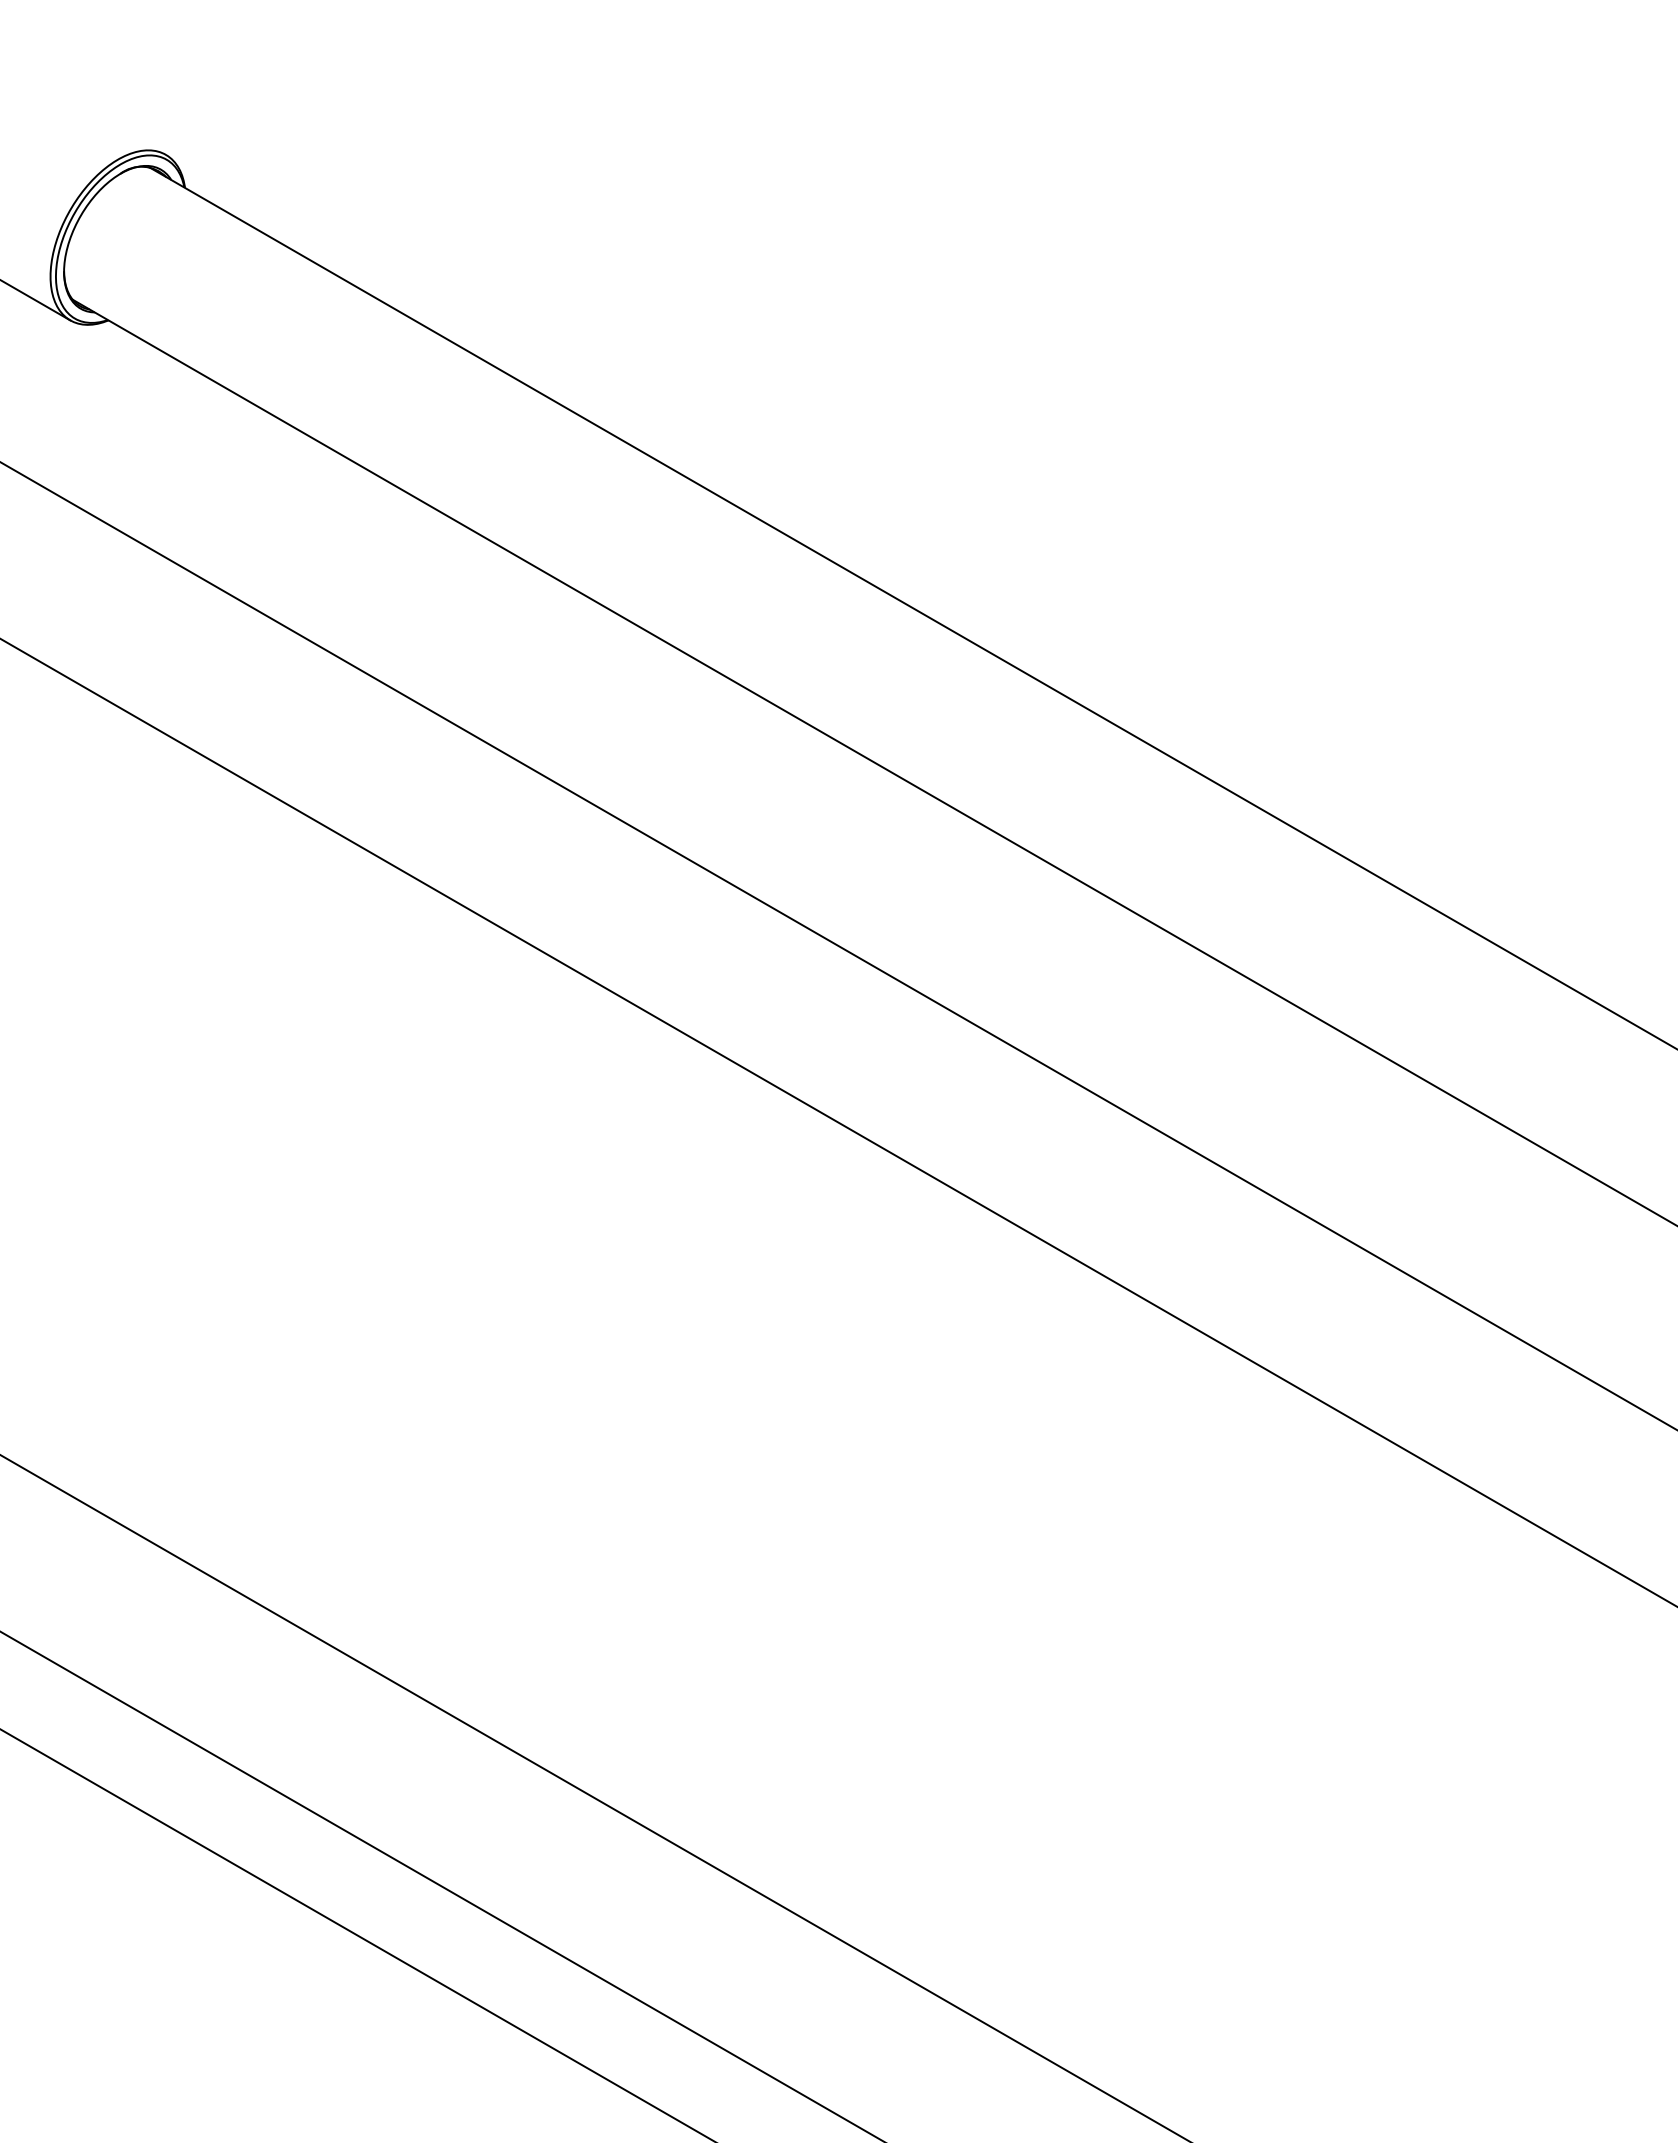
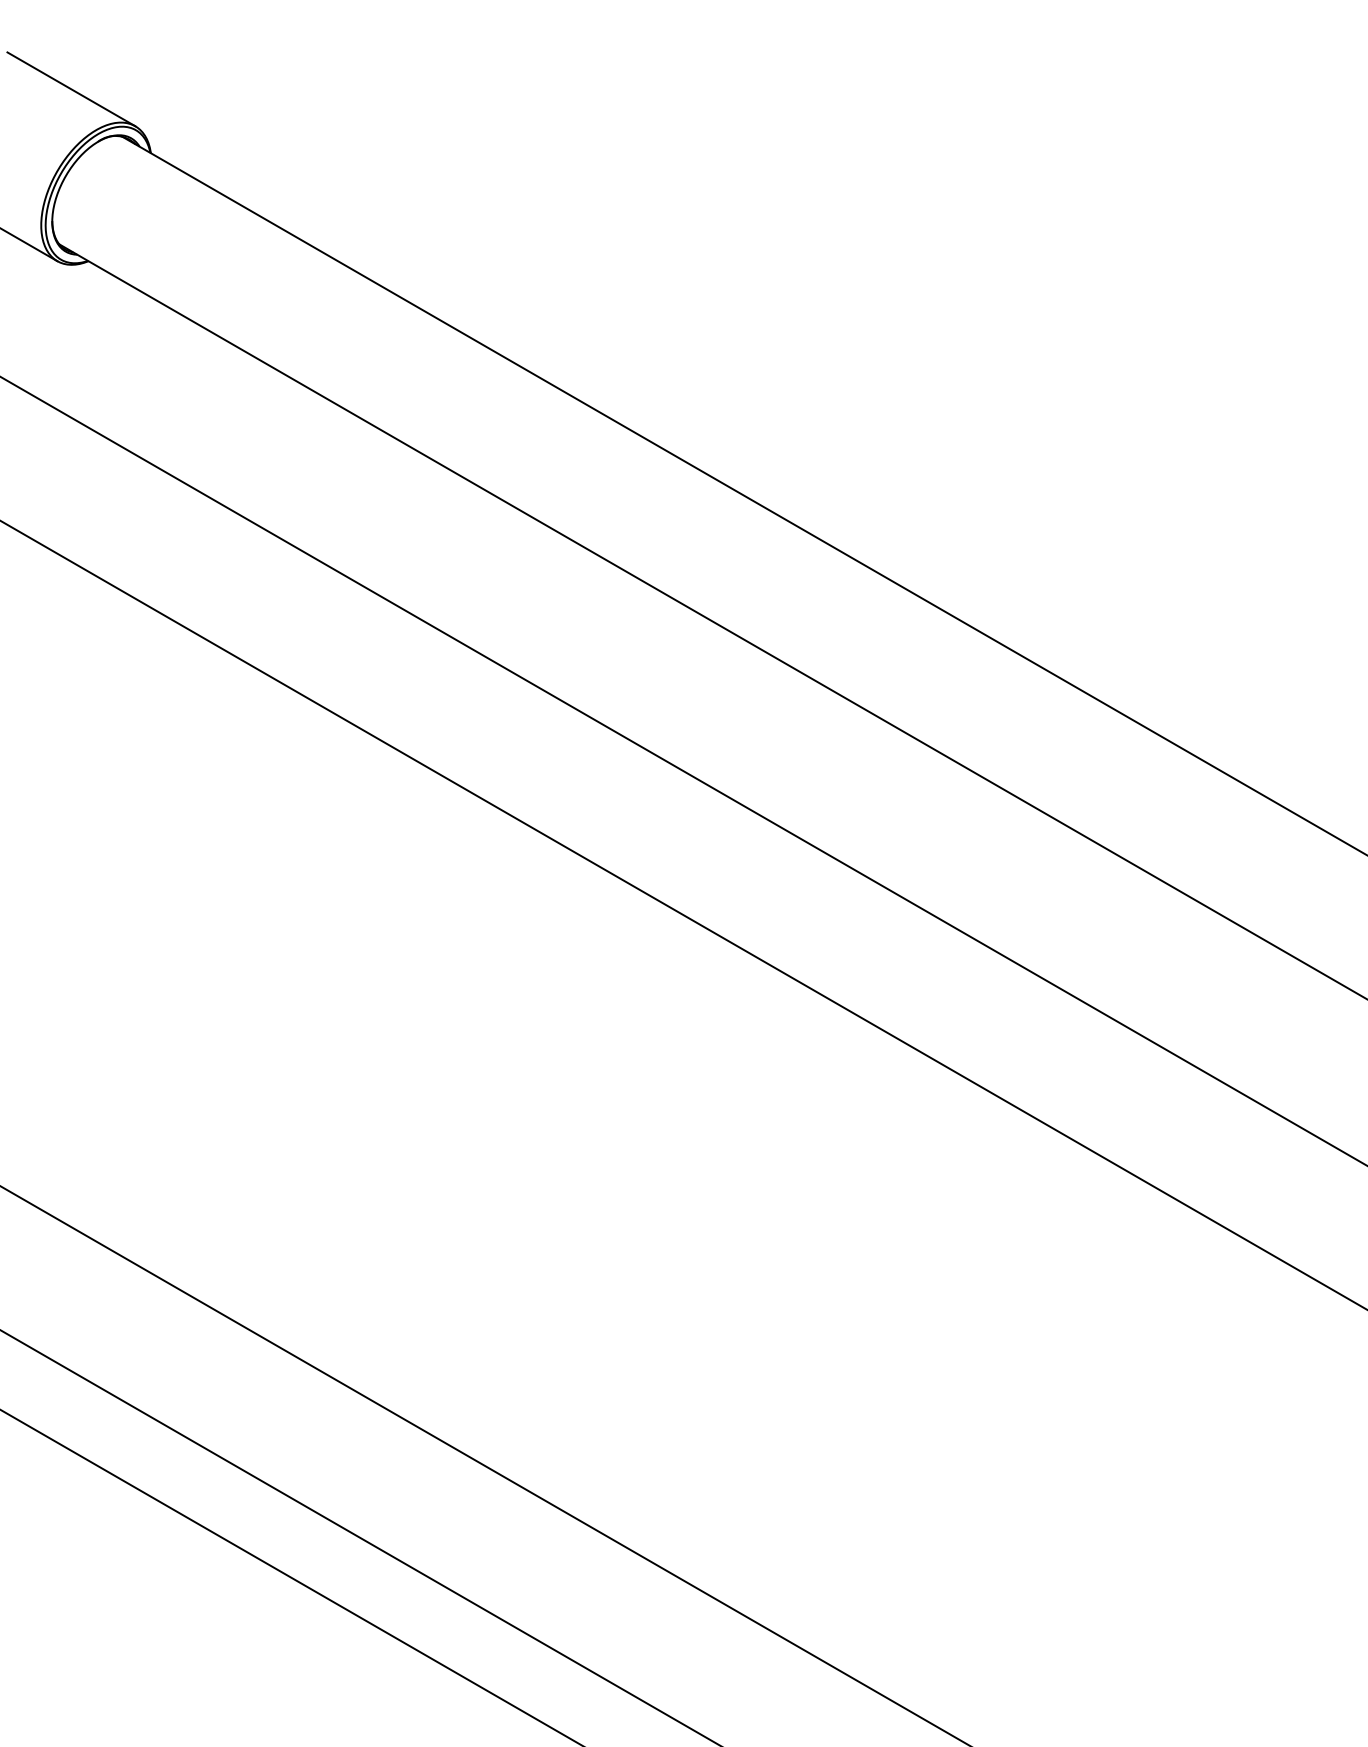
line: (87, 109) -> (71, 89), added

